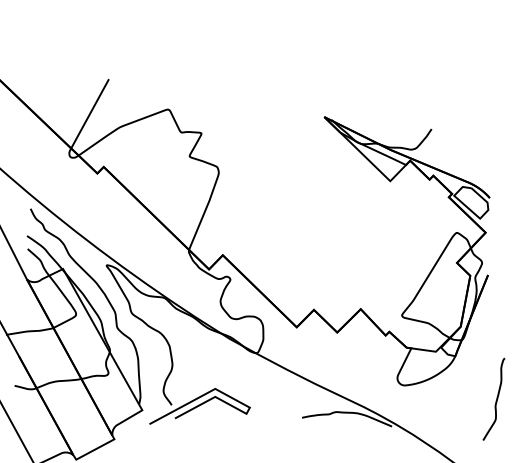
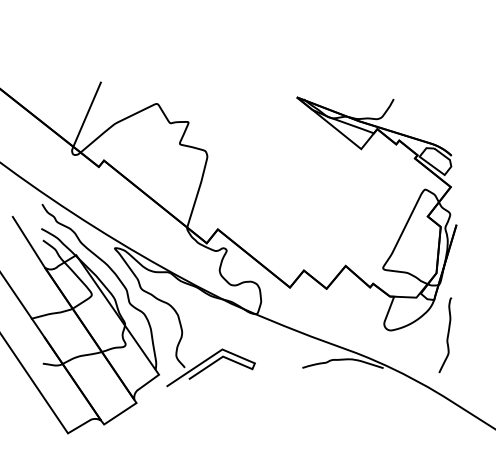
curve: (496, 399) -> (447, 335), moved

